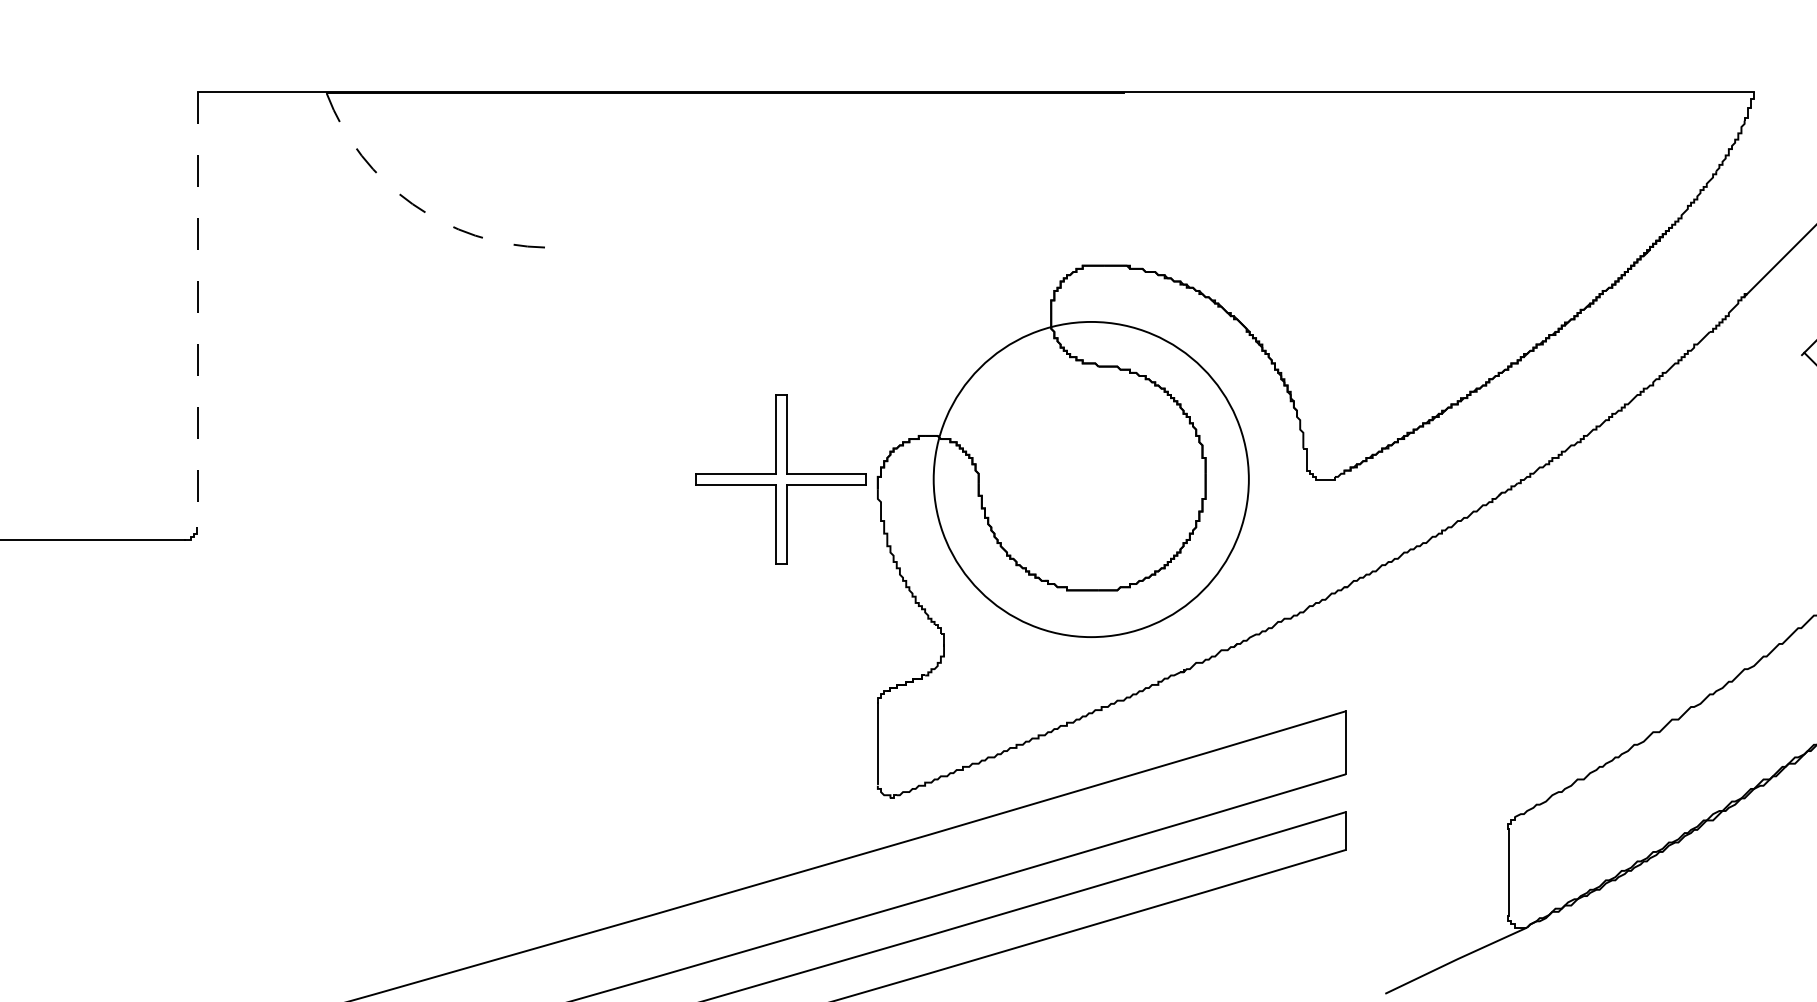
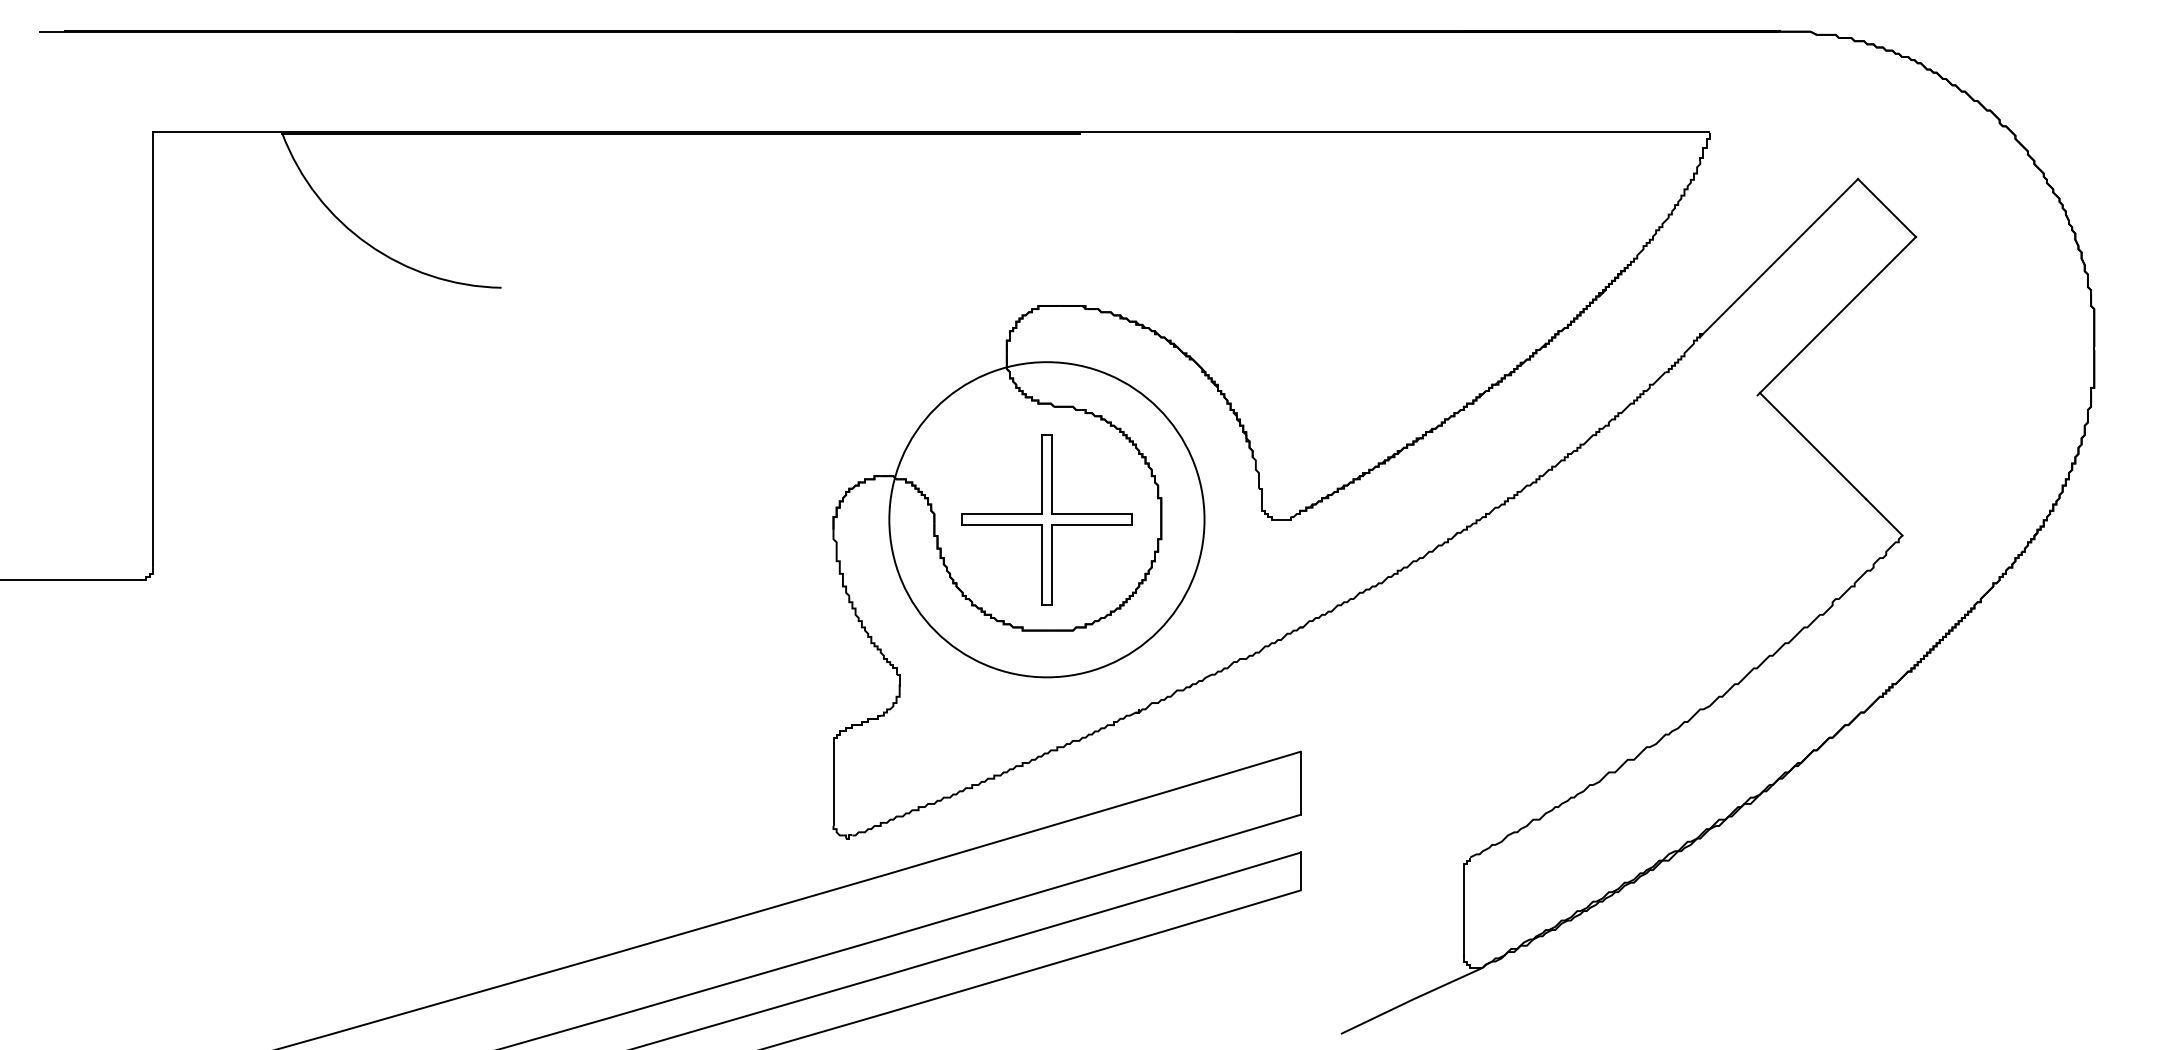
arc: (412, 204) -> (368, 244), dashed -> solid
line: (197, 310) -> (153, 350), dashed -> solid
part: (780, 479) -> (1046, 519), moved

